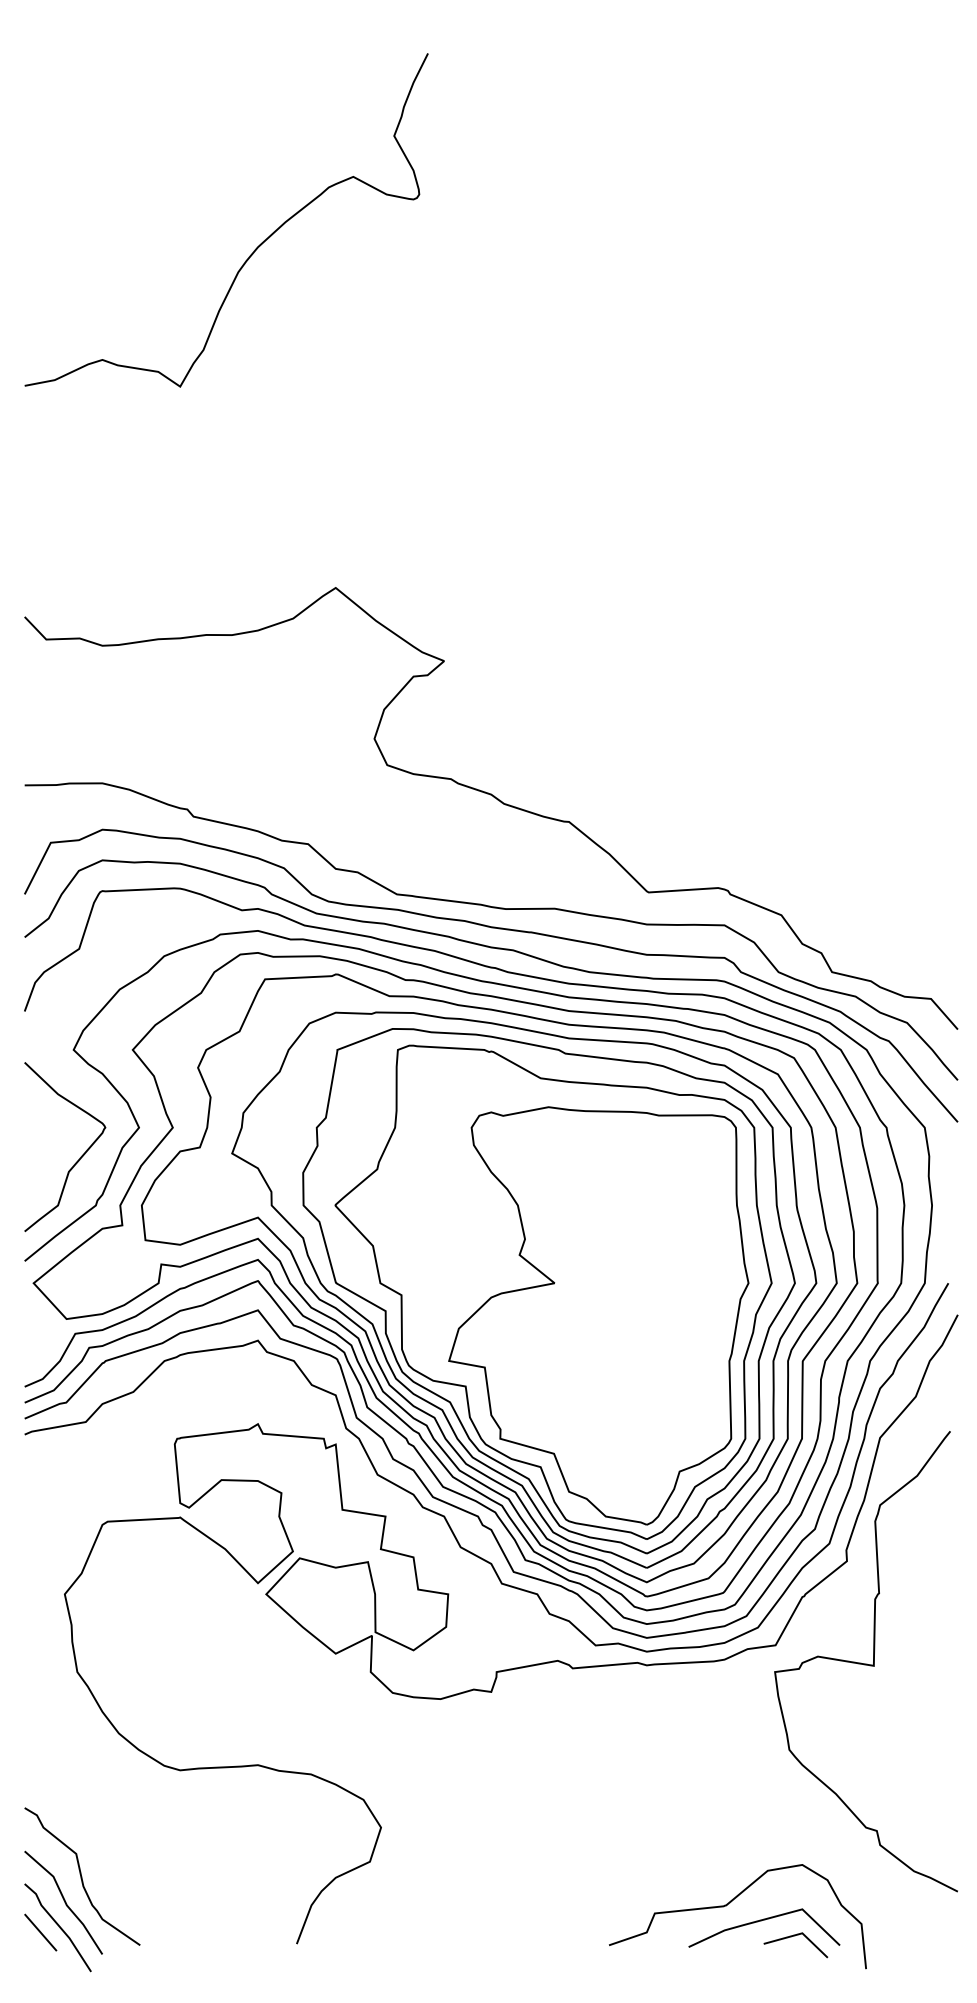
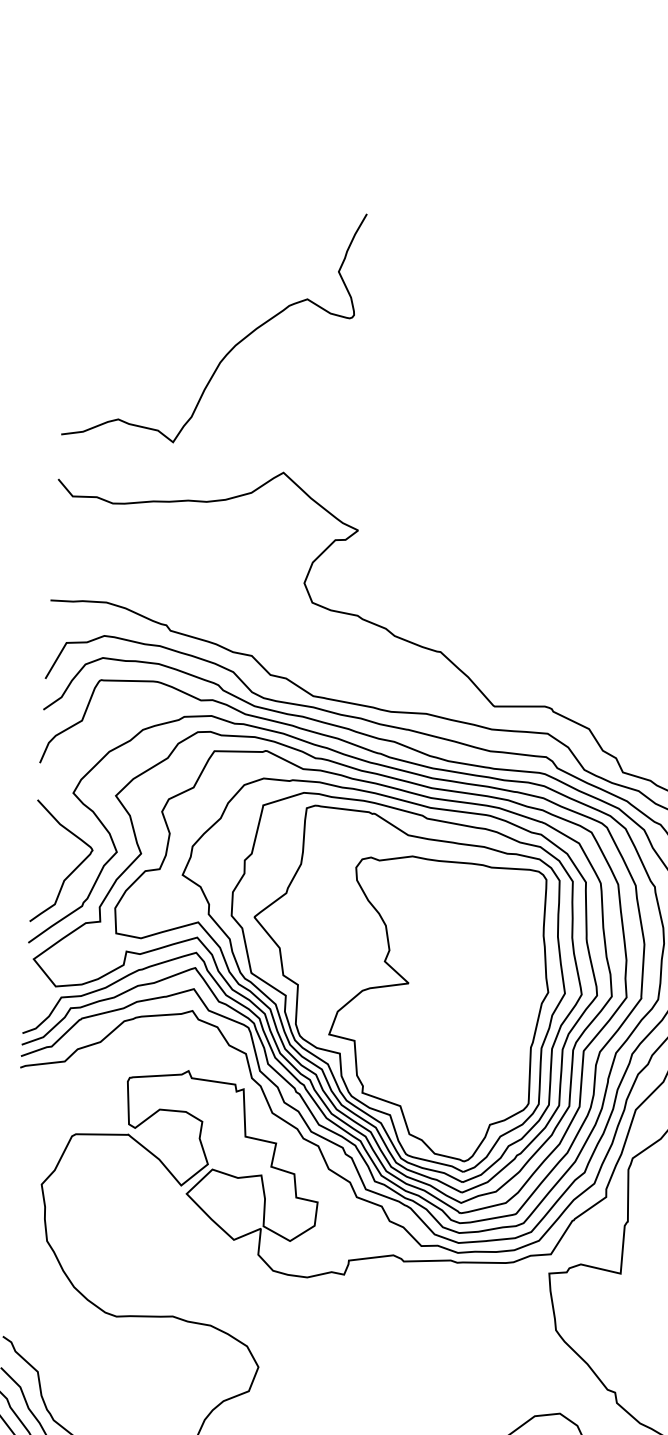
curve: (255, 248) -> (233, 346), moved

